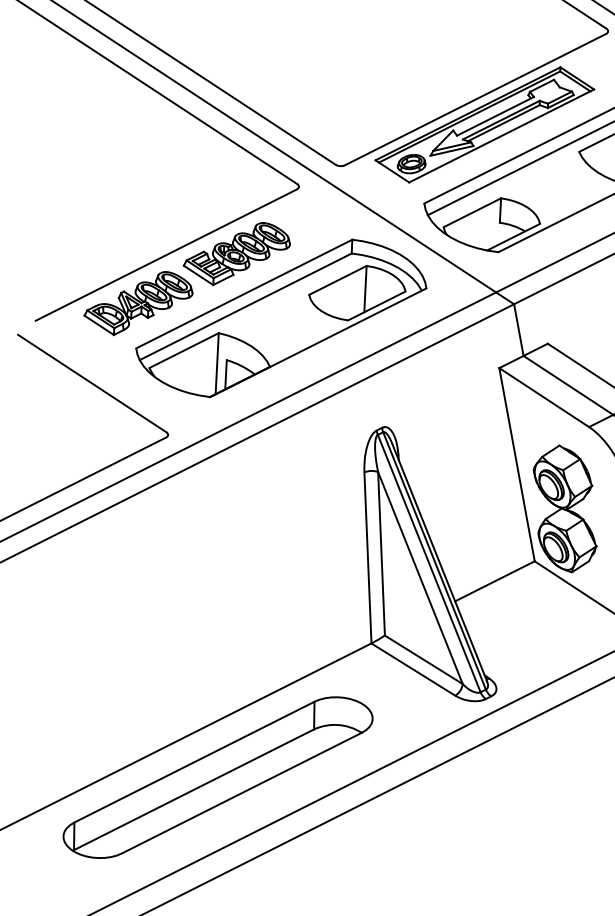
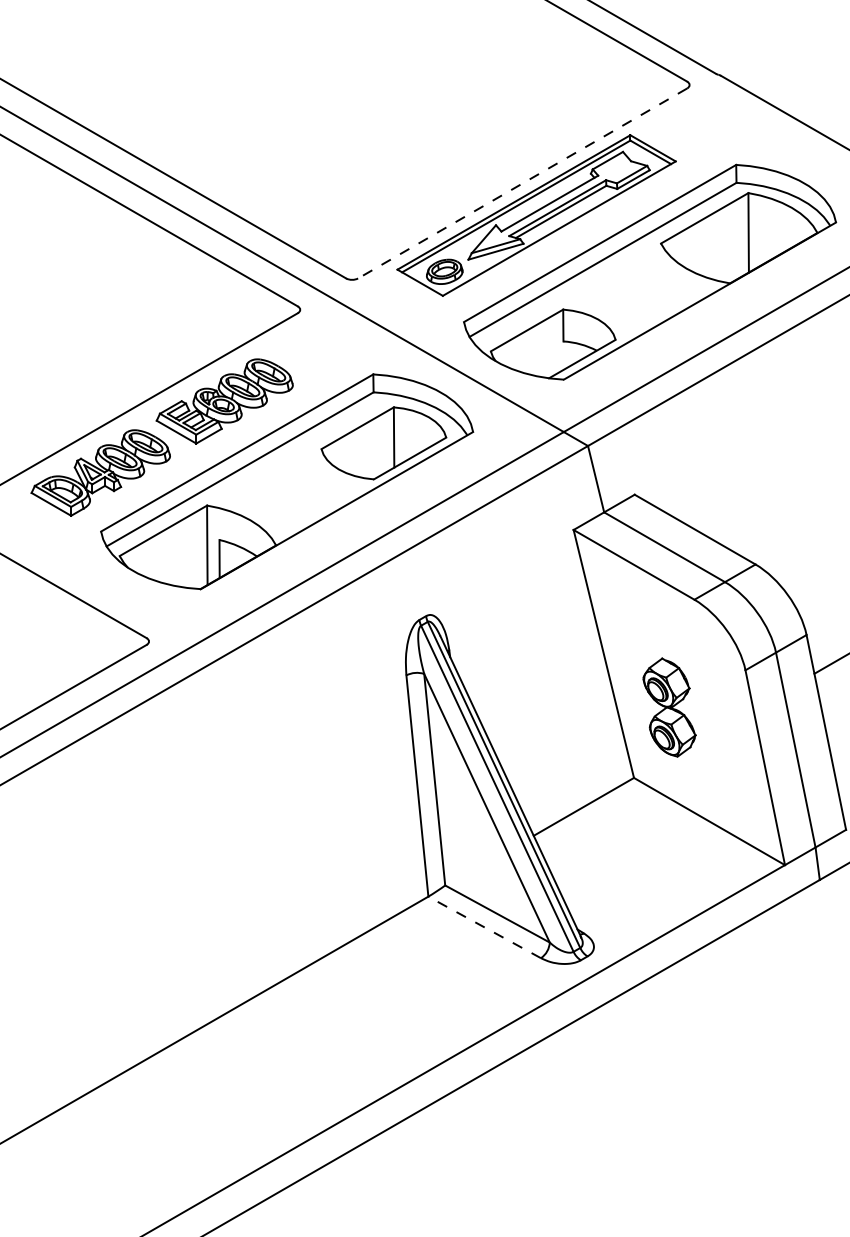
line: (475, 99) -> (522, 183), solid -> dashed
part: (565, 508) -> (669, 707), size x0.6
line: (413, 669) -> (484, 927), solid -> dashed
part: (218, 777) -> (239, 1082), removed

